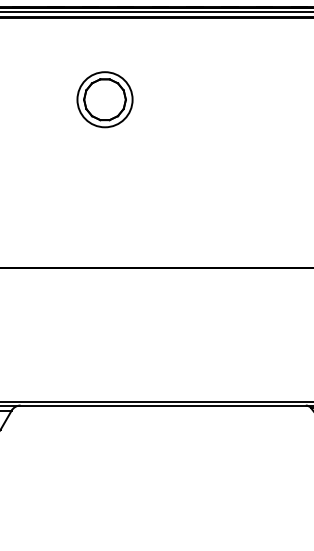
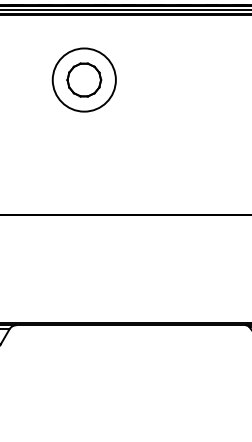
circle: (103, 99) -> (83, 79), size x1.43

